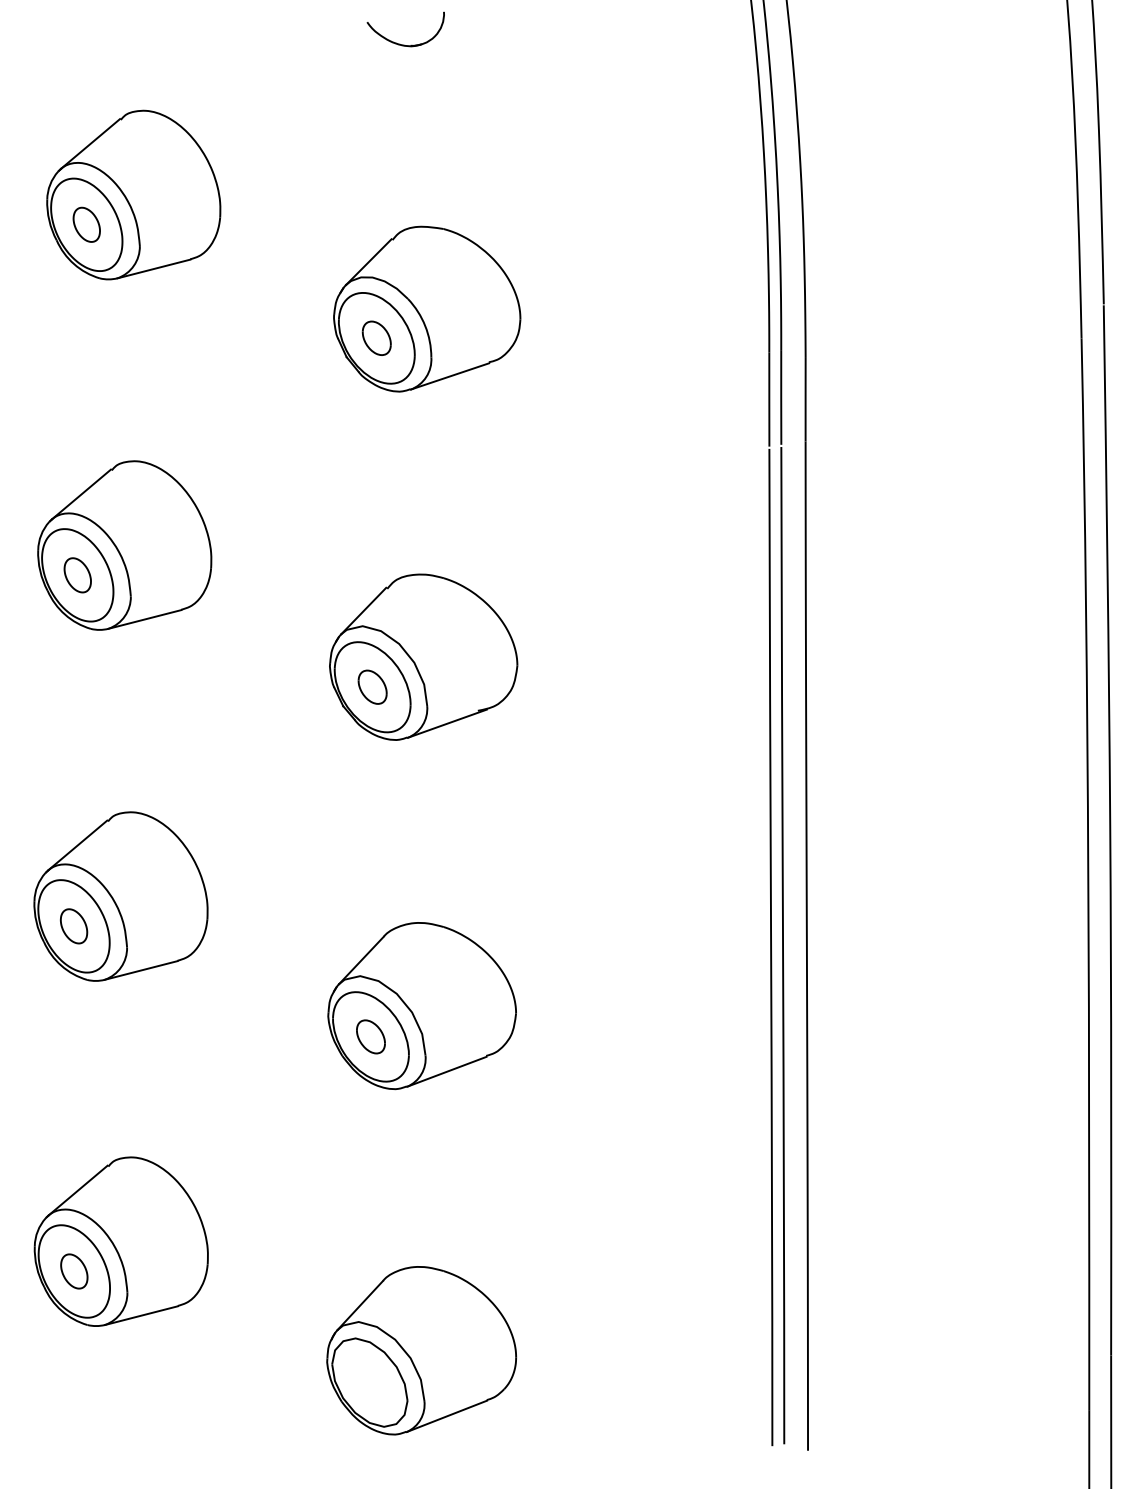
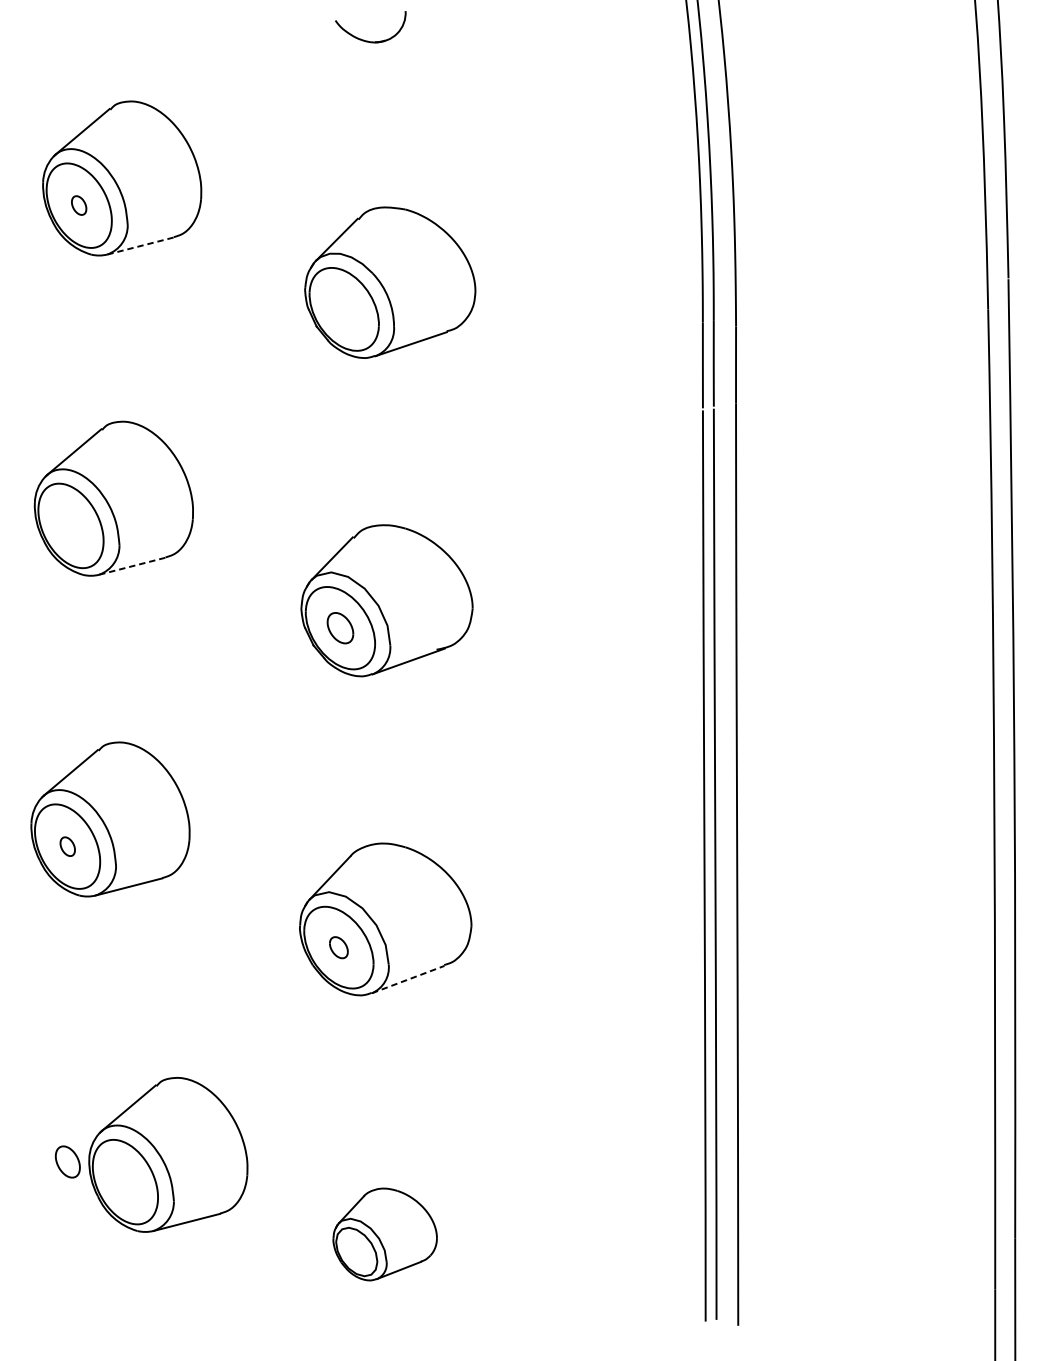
part: (86, 224) -> (78, 205), size x0.6
line: (153, 268) -> (140, 245), solid -> dashed
part: (376, 337) -> (343, 308), removed
part: (77, 575) -> (70, 526), removed
line: (144, 619) -> (131, 566), solid -> dashed
part: (74, 926) -> (68, 846), size x0.6
part: (370, 1036) -> (338, 947), size x0.7
line: (447, 1071) -> (408, 979), solid -> dashed
part: (120, 1241) -> (167, 1154), moved
part: (421, 1350) -> (385, 1234), size x0.6

